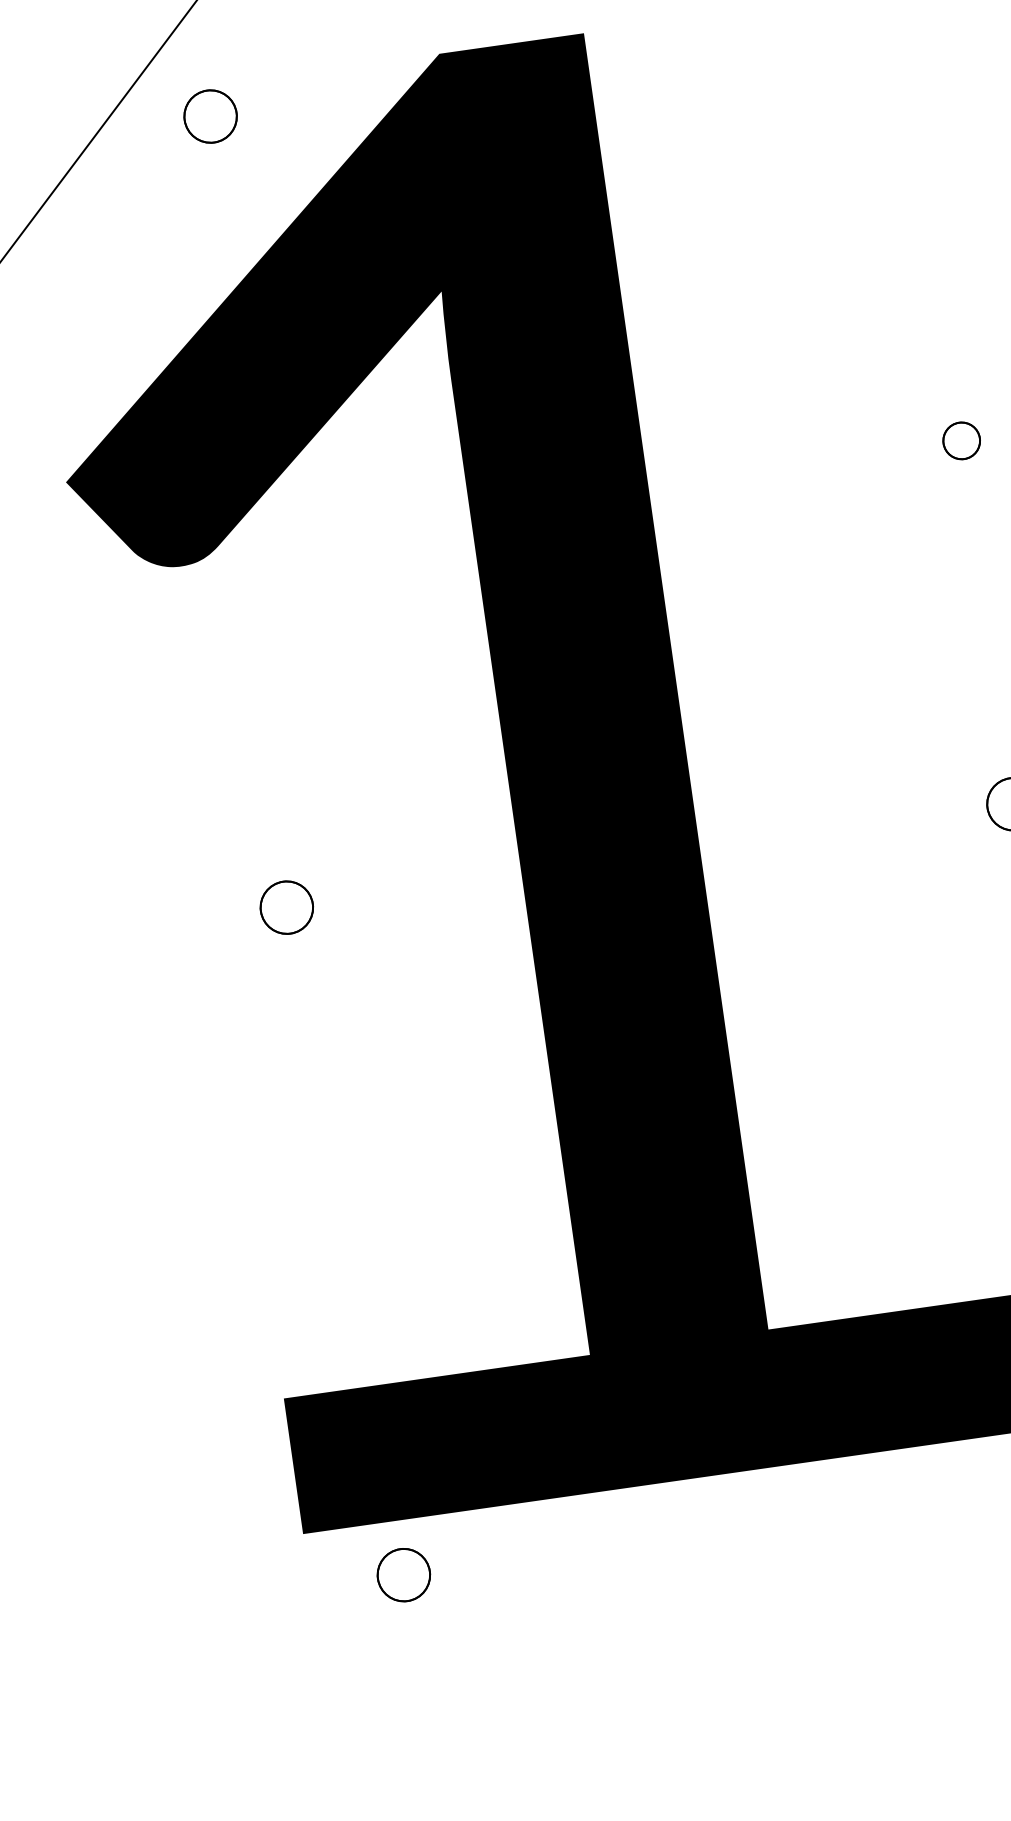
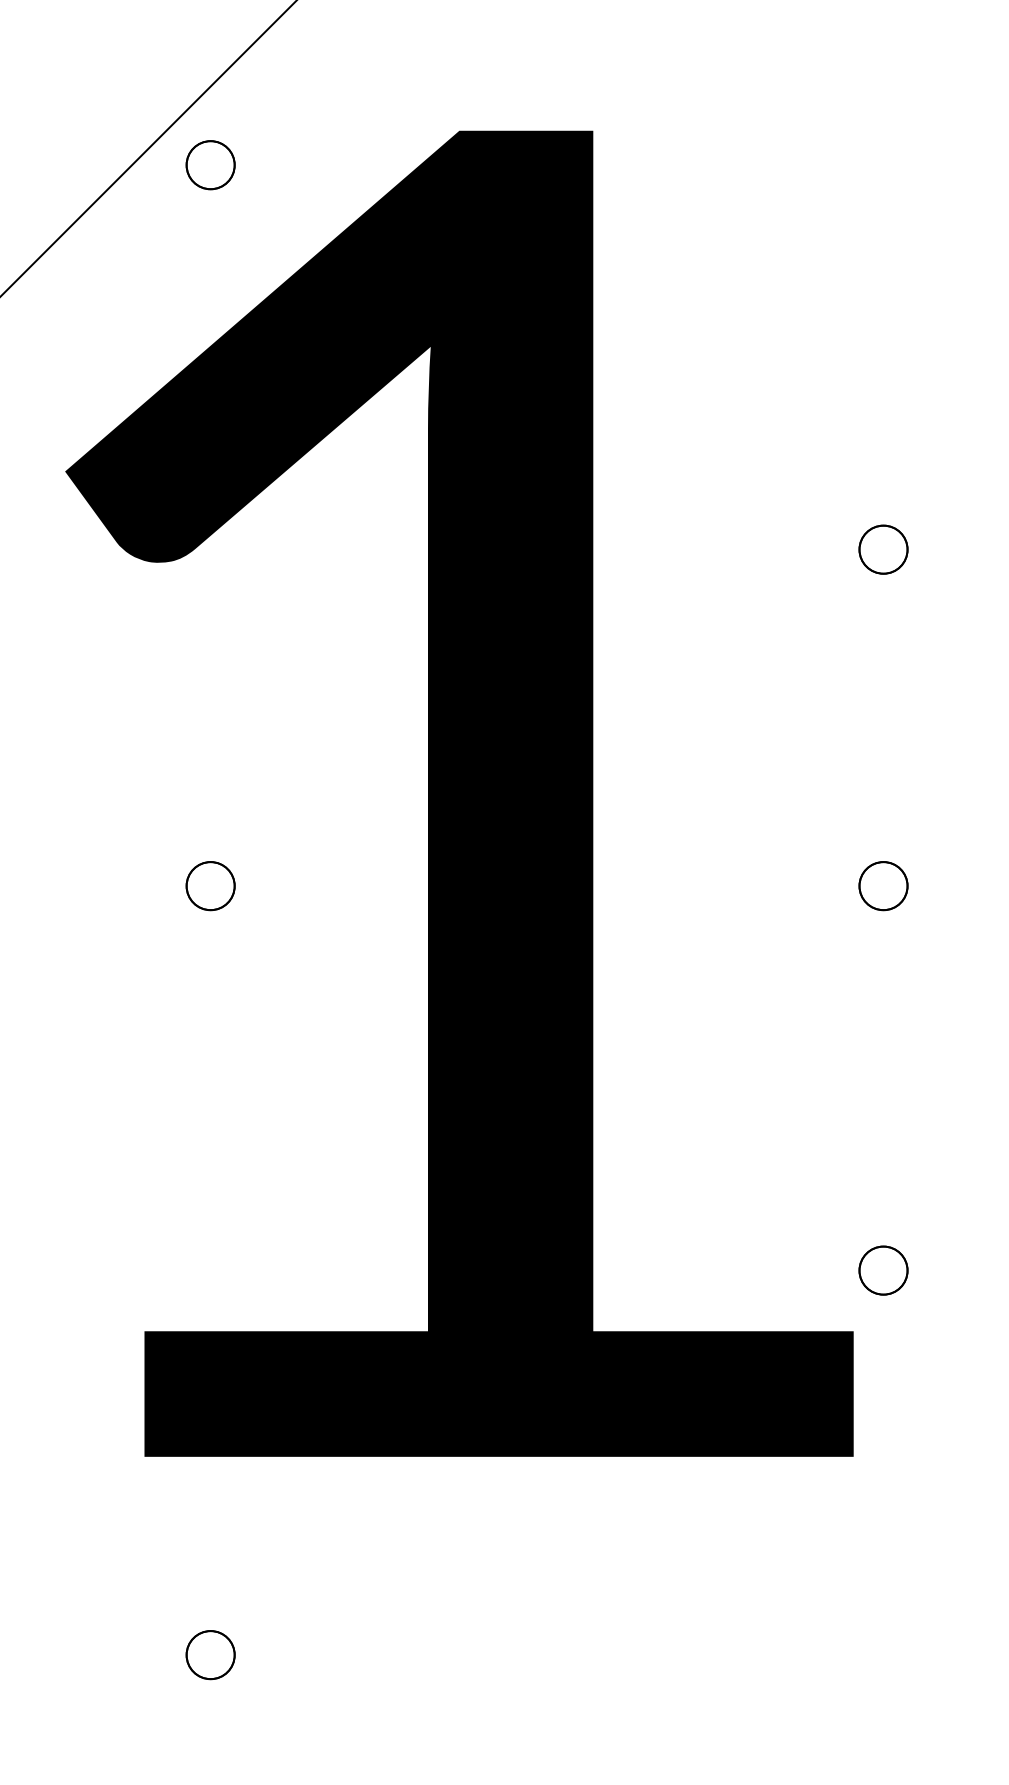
part: (210, 116) -> (210, 165), moved
part: (961, 440) -> (883, 549), size x1.43
part: (403, 1575) -> (210, 1655), moved

